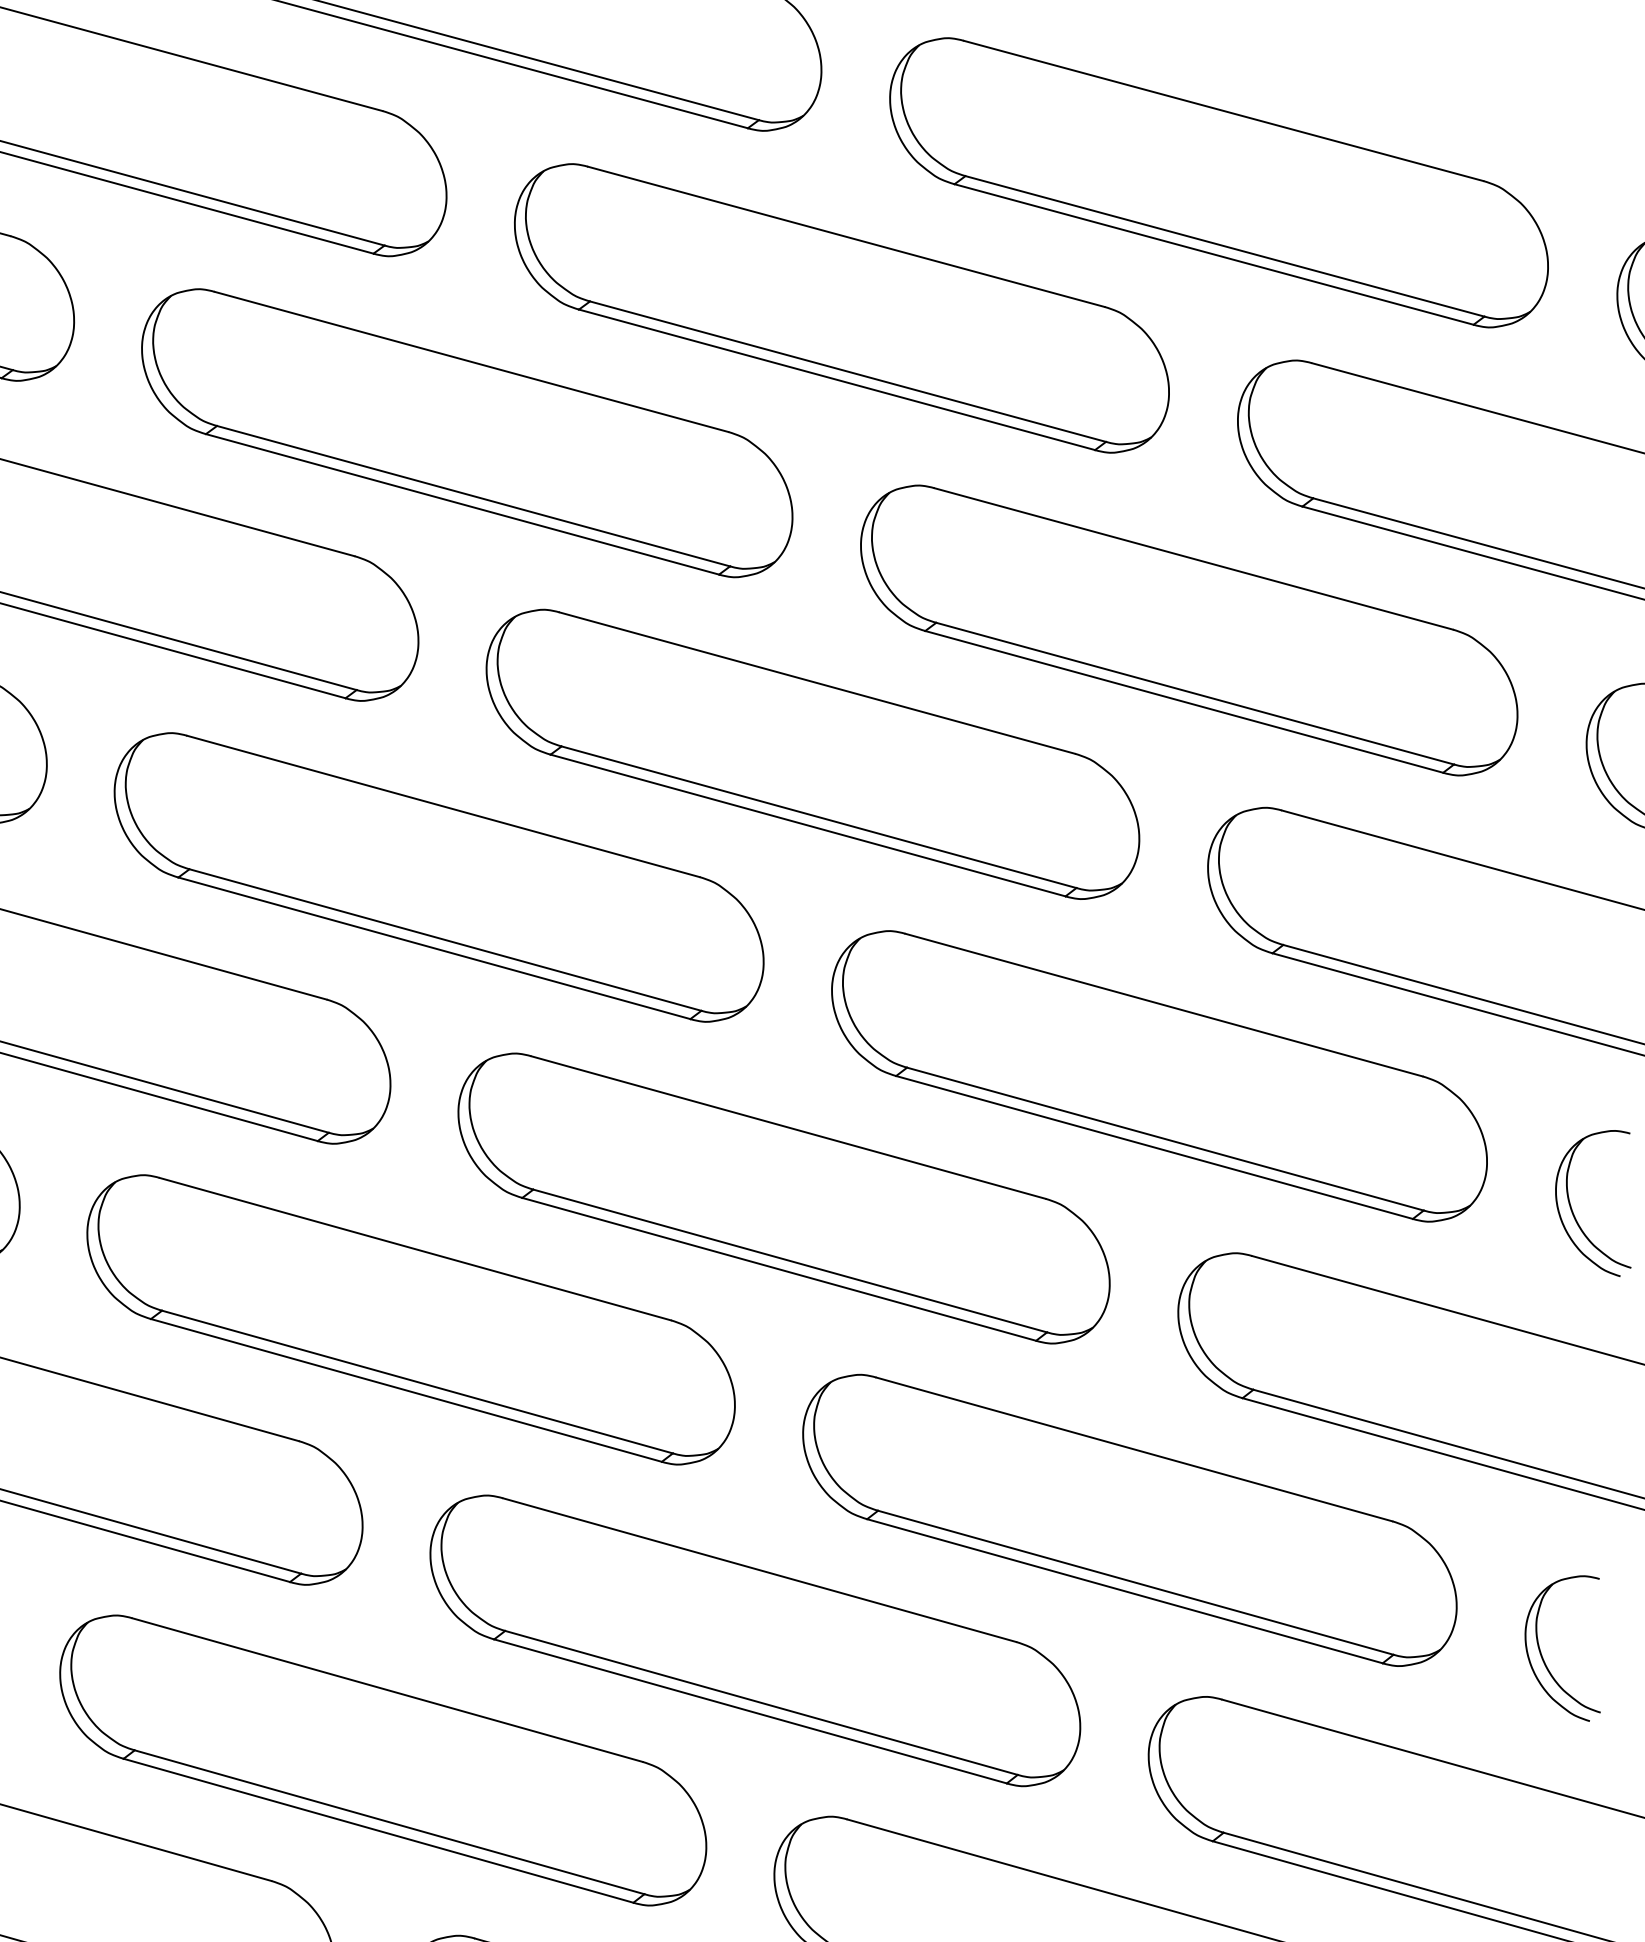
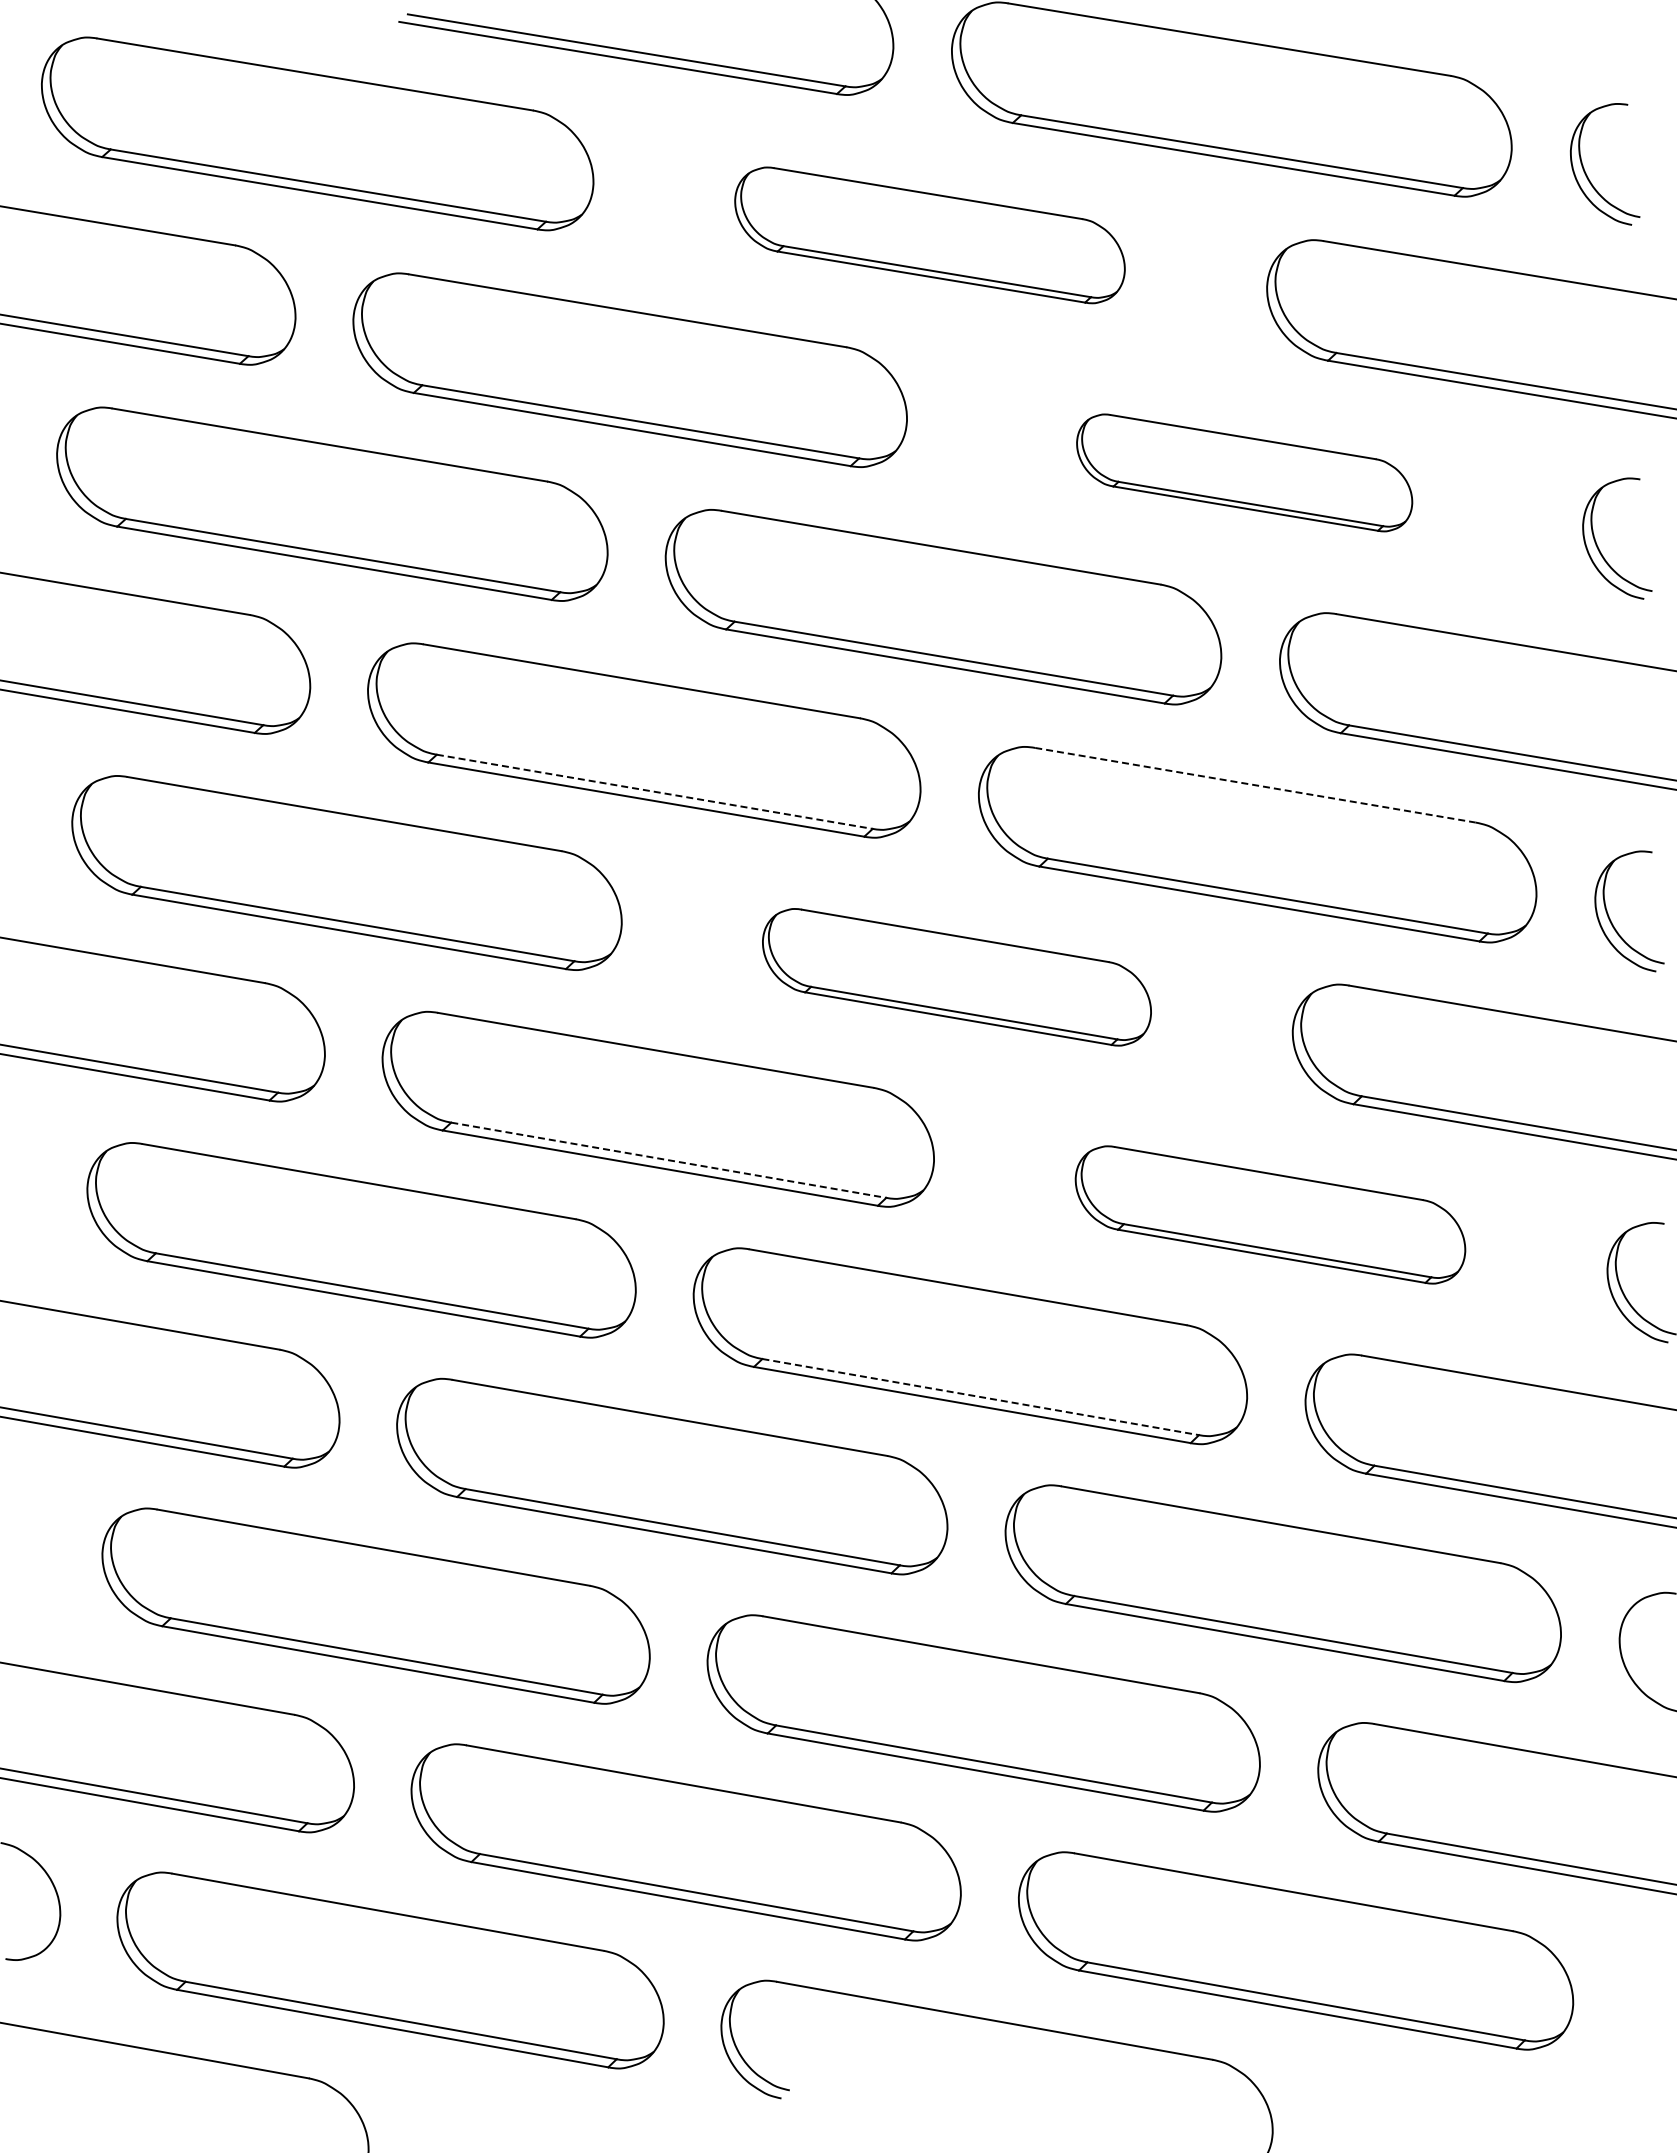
part: (841, 308) -> (929, 235), size x0.7
part: (1188, 630) -> (1244, 472), size x0.6
line: (446, 939) -> (655, 791), solid -> dashed
line: (1164, 1005) -> (1255, 785), solid -> dashed
part: (783, 1197) -> (956, 976), size x0.7
line: (417, 1382) -> (668, 1160), solid -> dashed
part: (1129, 1519) -> (1270, 1214), size x0.7
line: (761, 1703) -> (980, 1397), solid -> dashed

